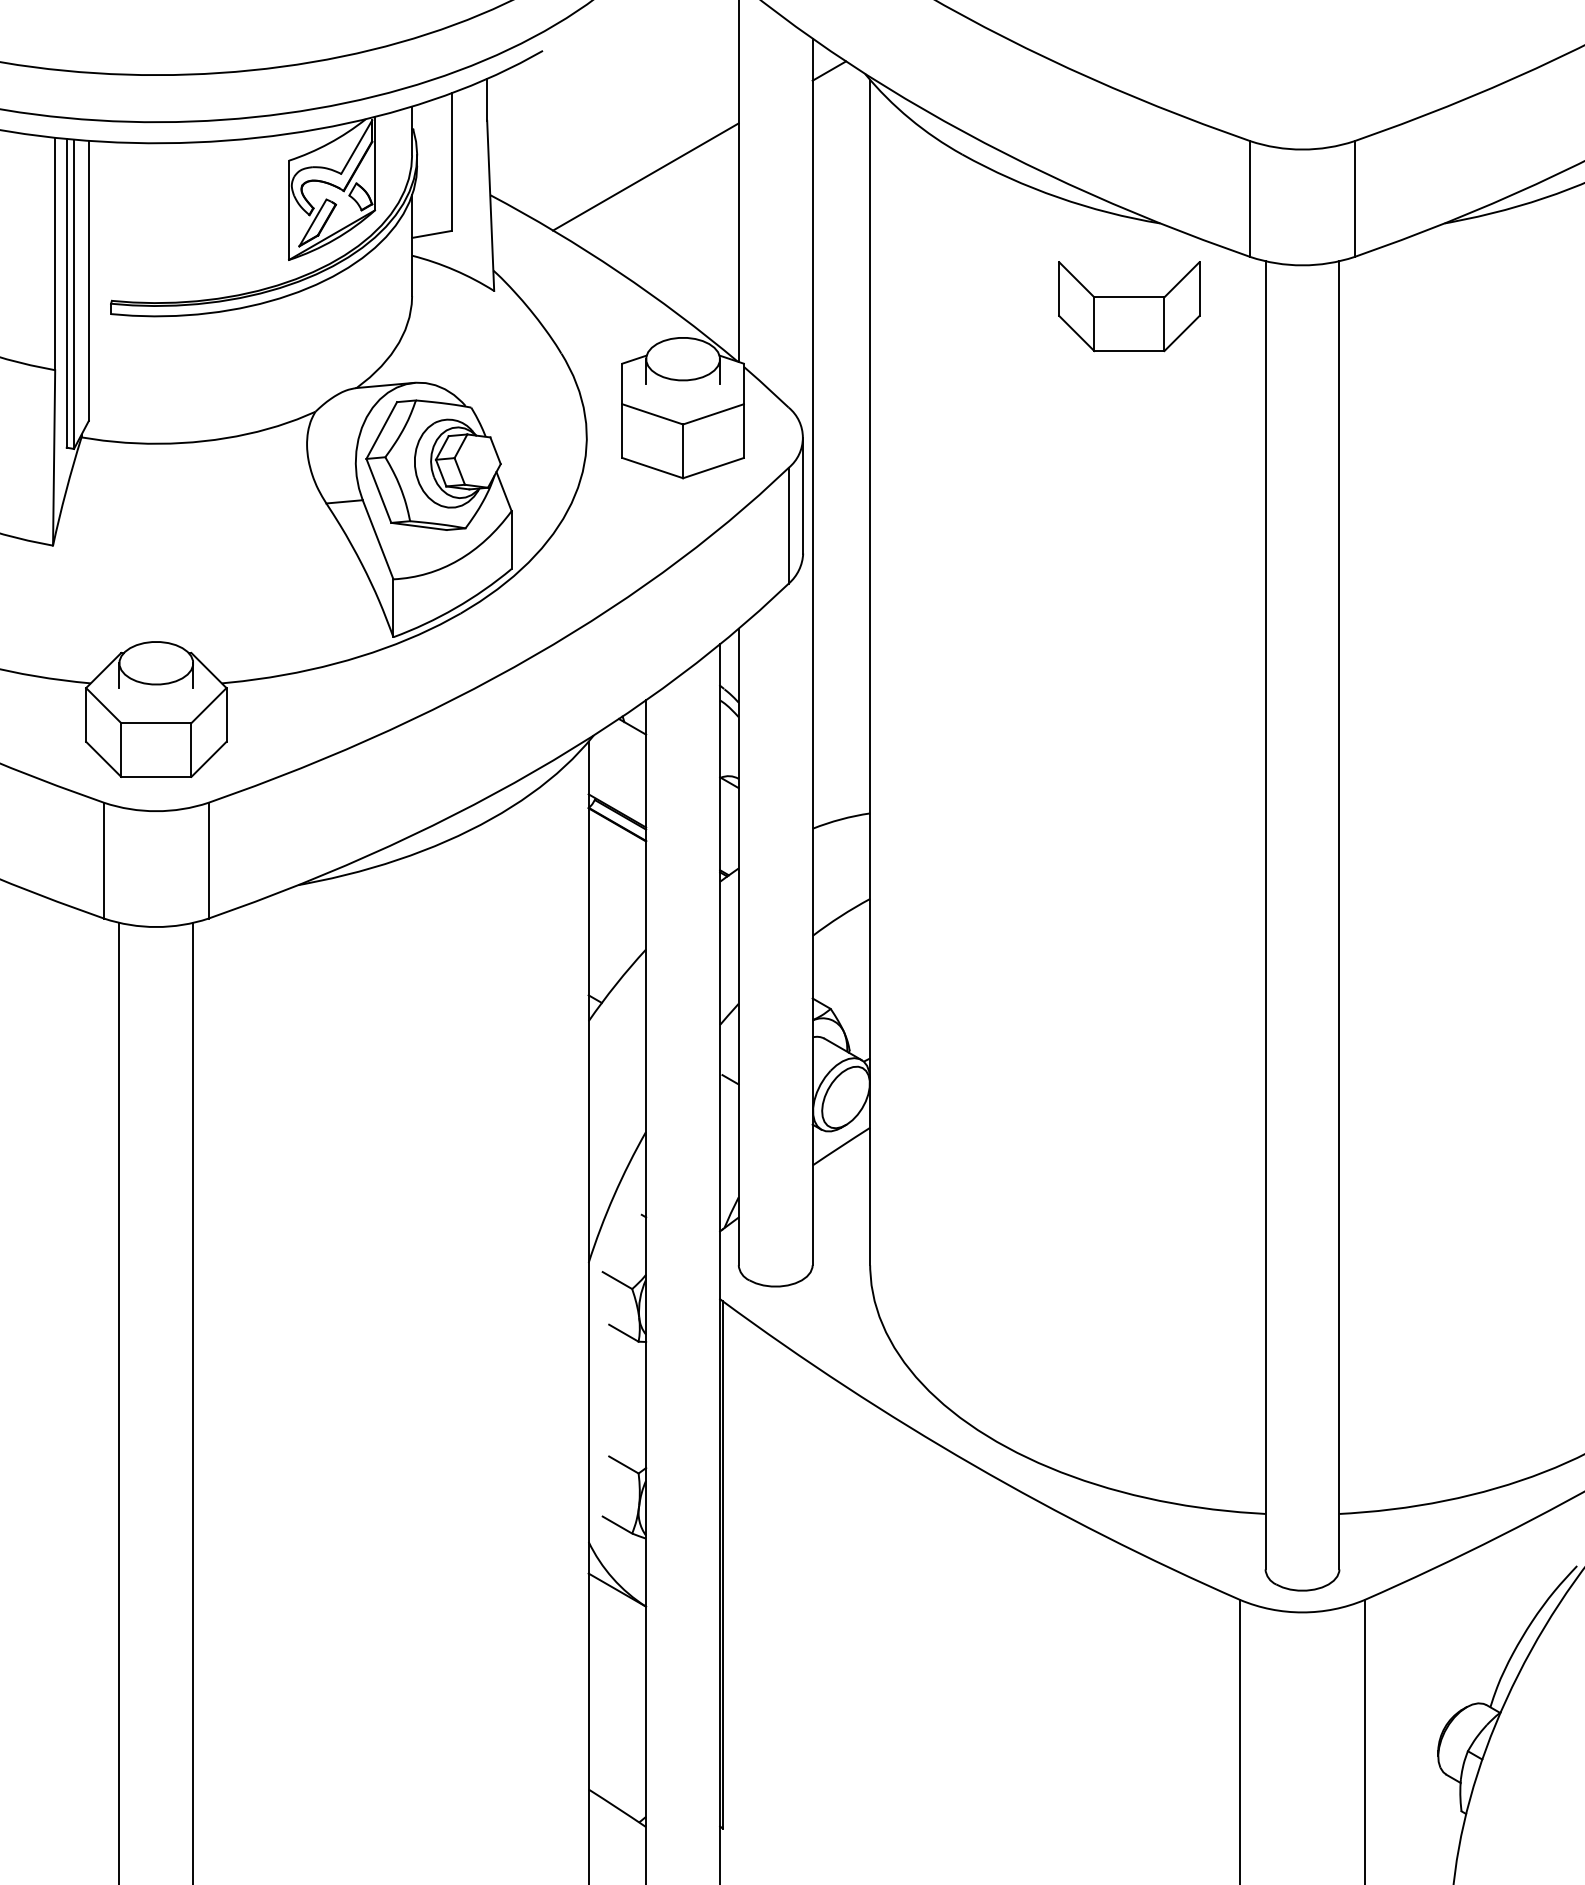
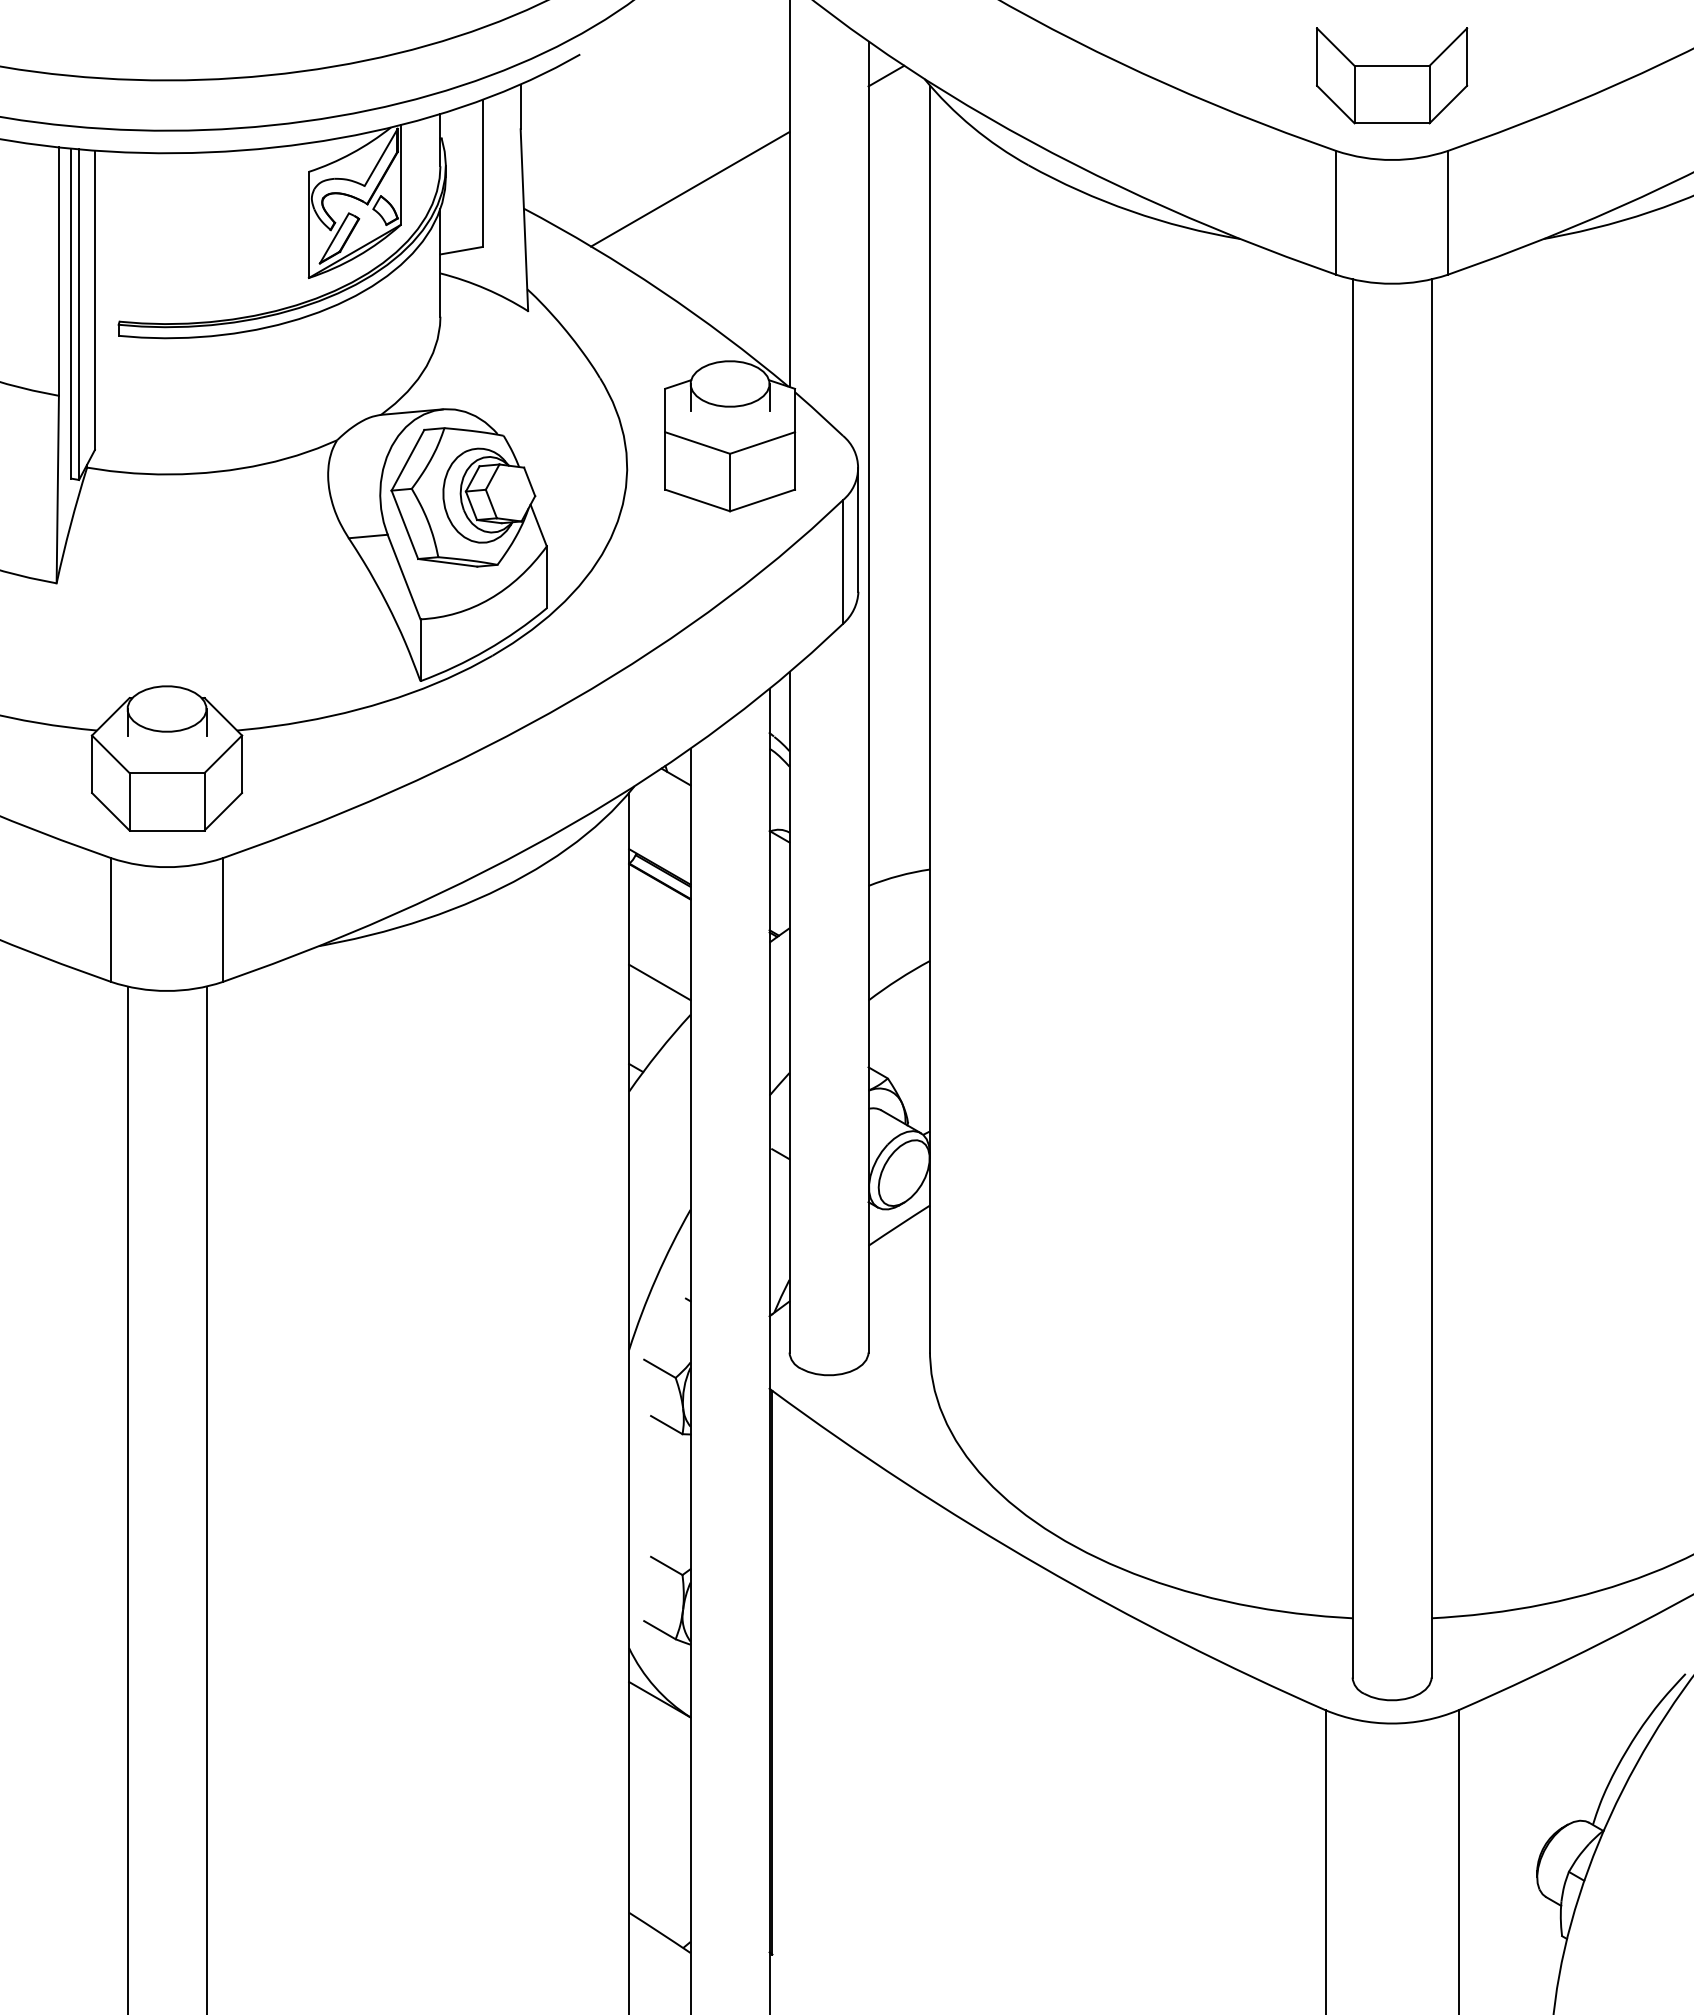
part: (1129, 306) -> (1392, 75), moved
line: (617, 919) -> (659, 982), added

